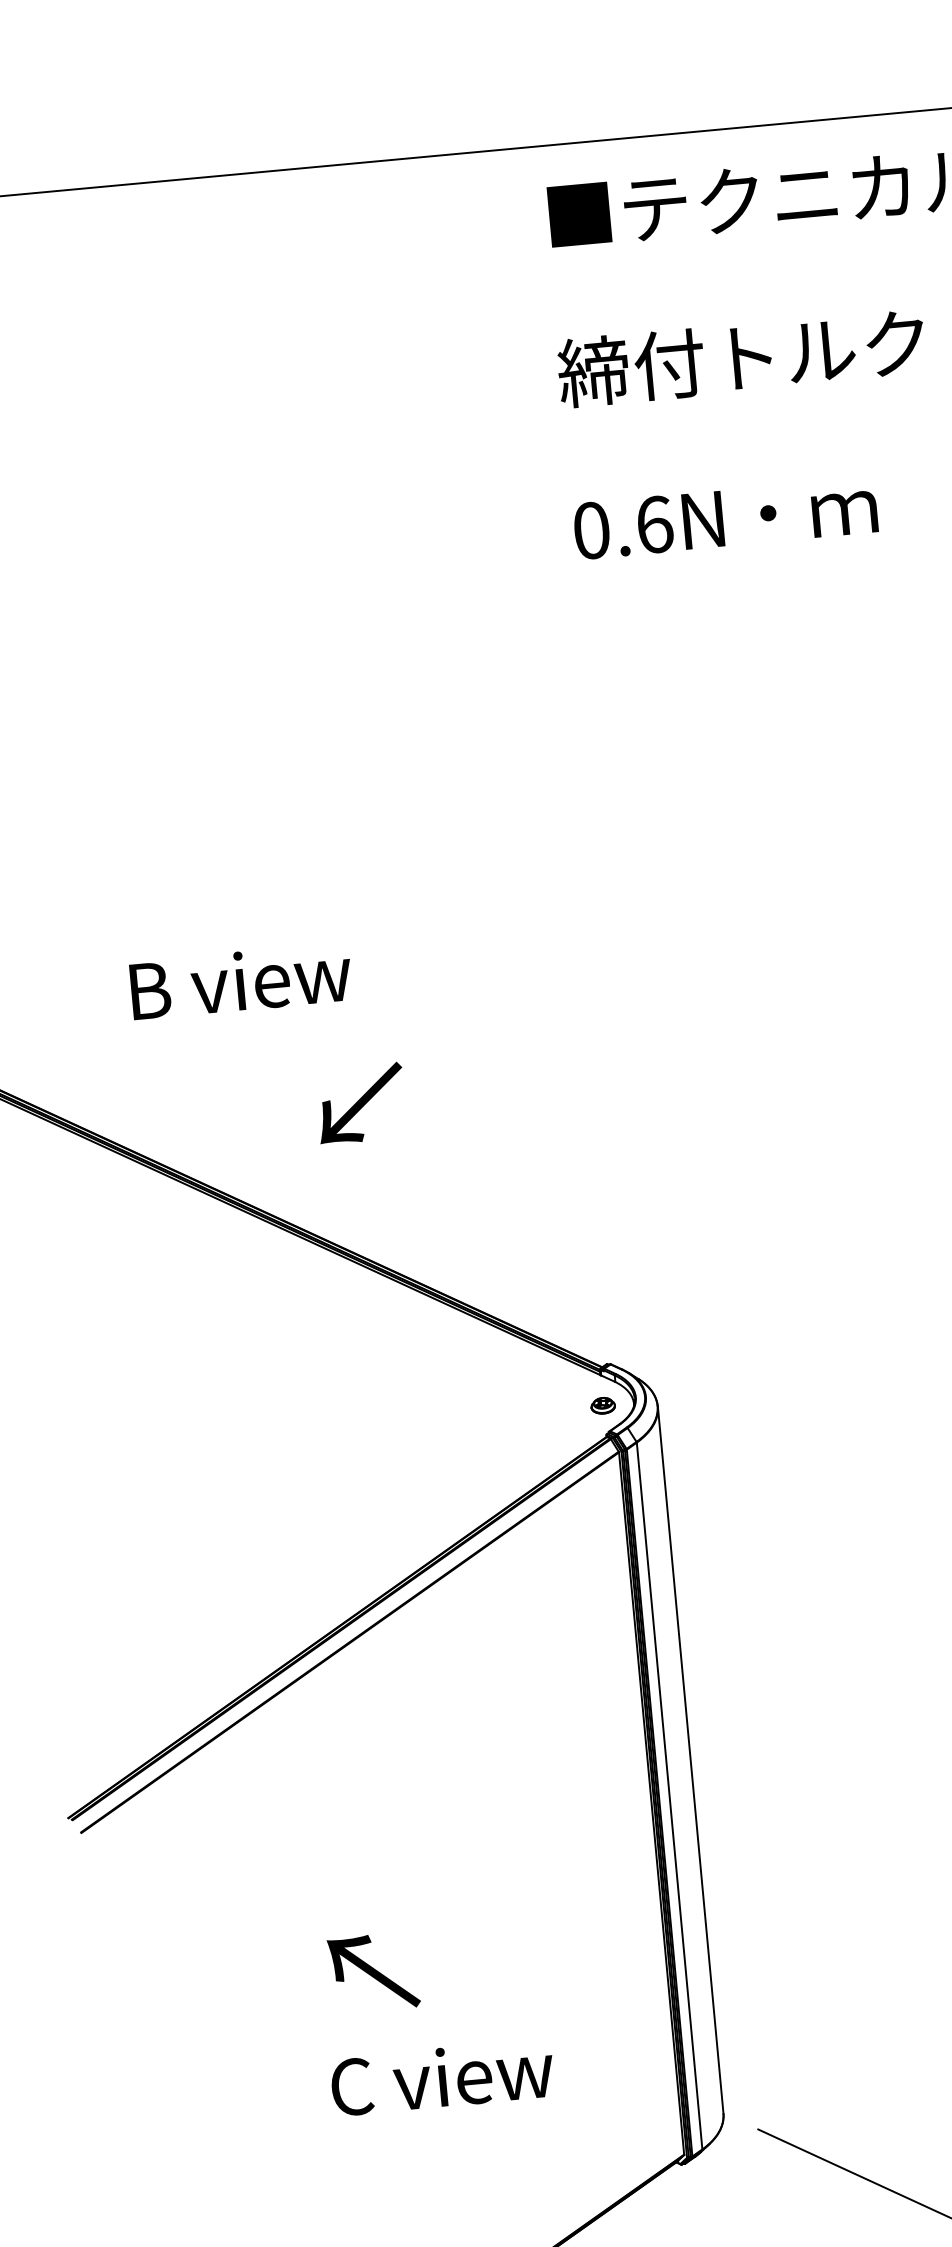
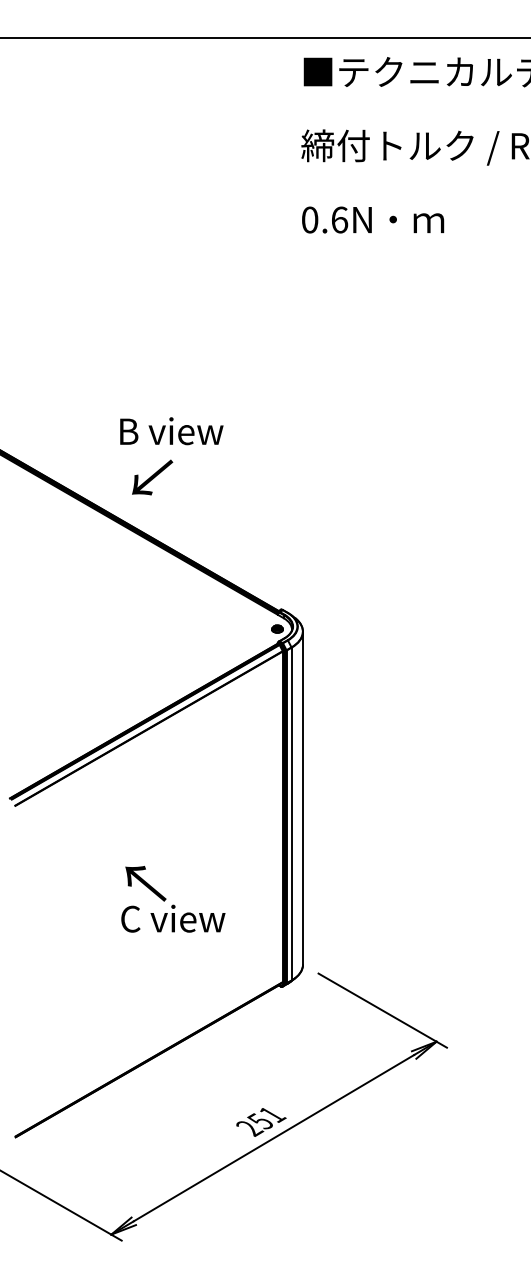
text: (240, 981) -> (171, 431), moved
text: (360, 1103) -> (152, 477), moved
text: (442, 2077) -> (173, 918), moved

